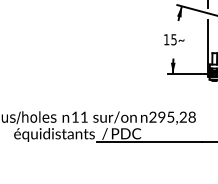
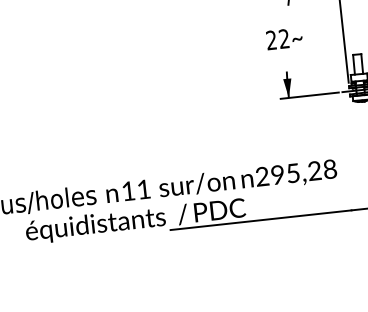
text: (169, 39) -> (276, 39), 15 -> 22

